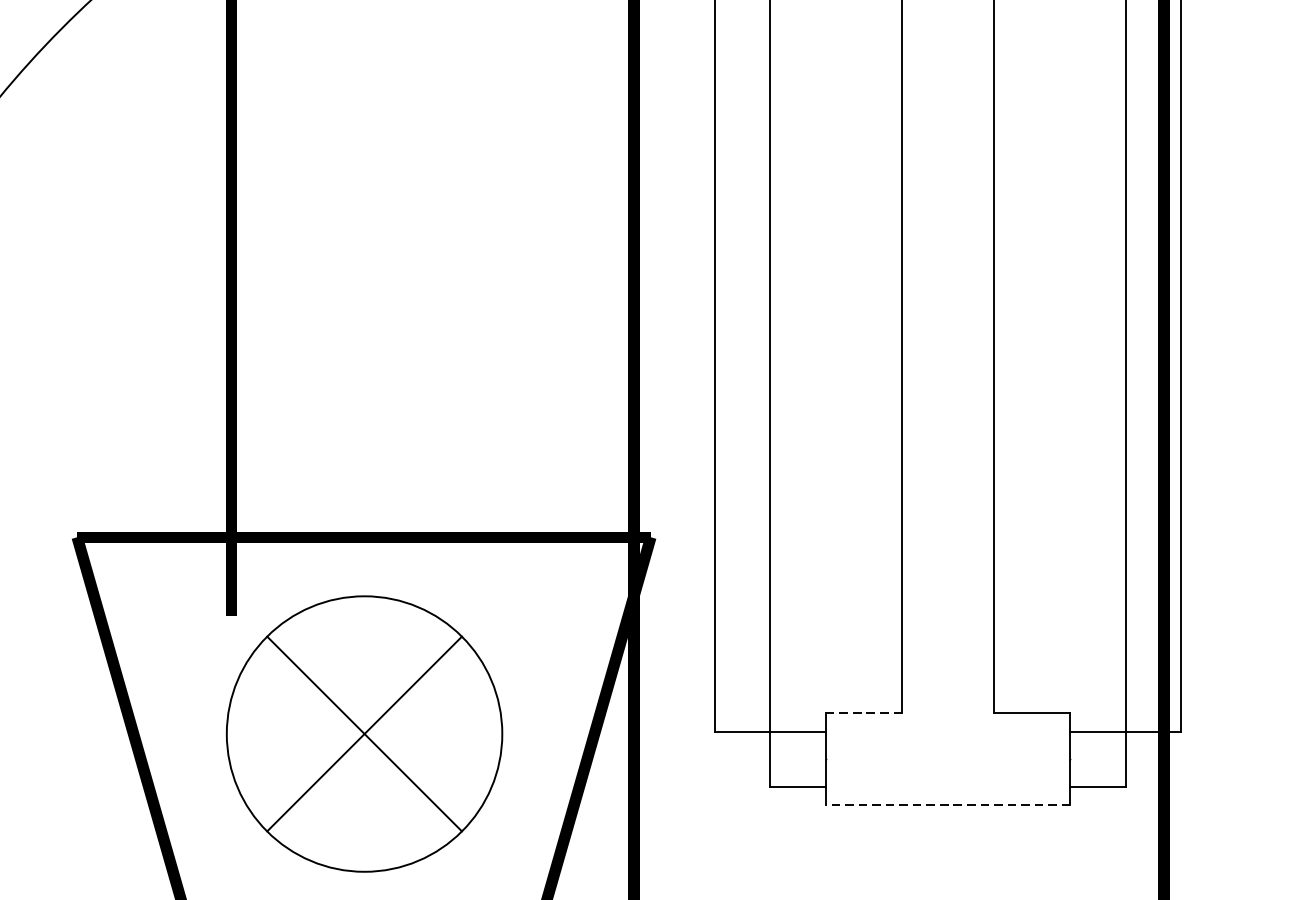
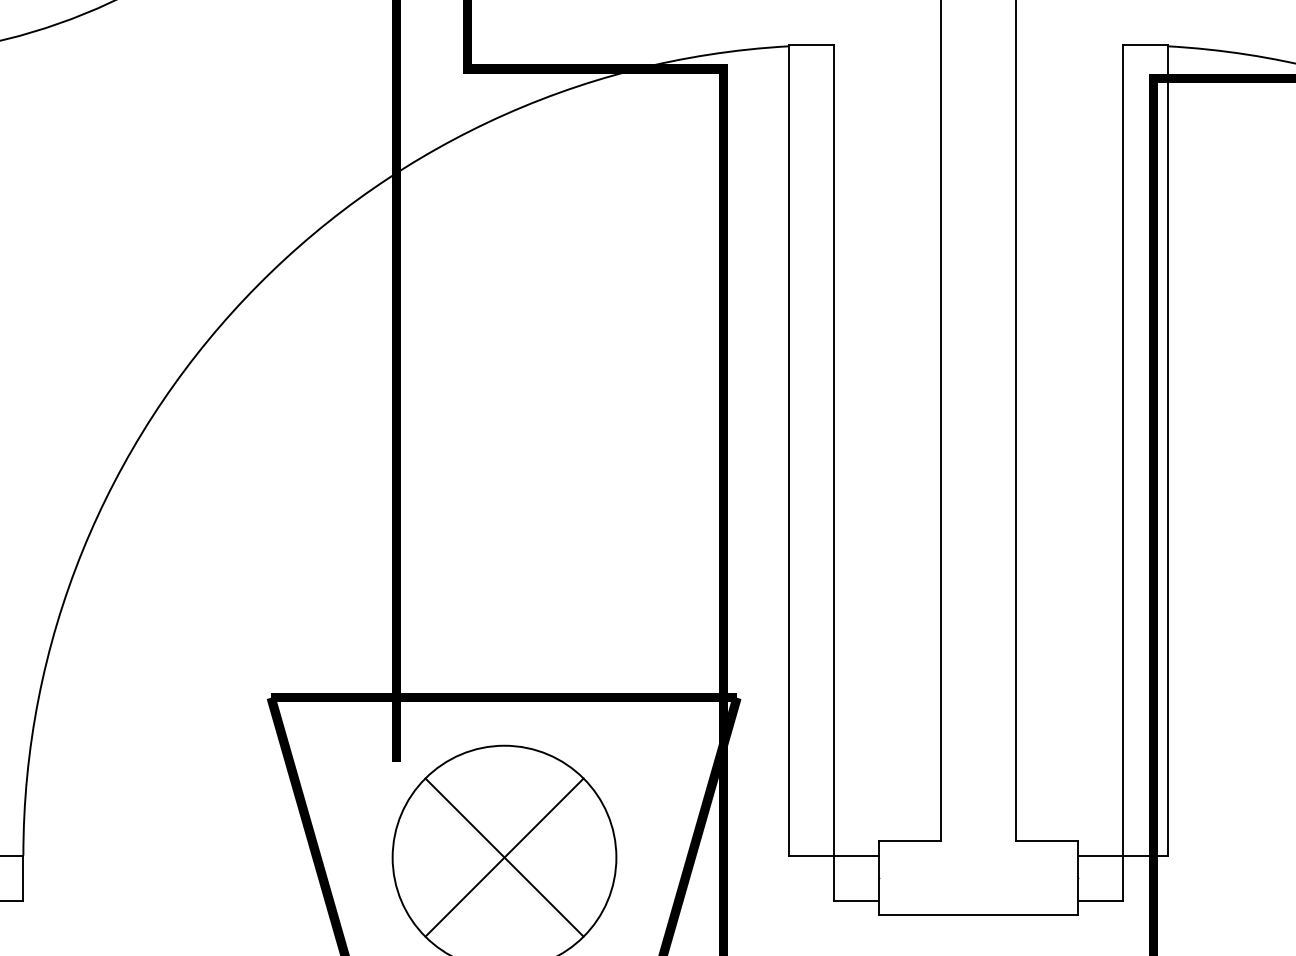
line: (863, 712) -> (909, 840), dashed -> solid
line: (946, 805) -> (977, 915), dashed -> solid

